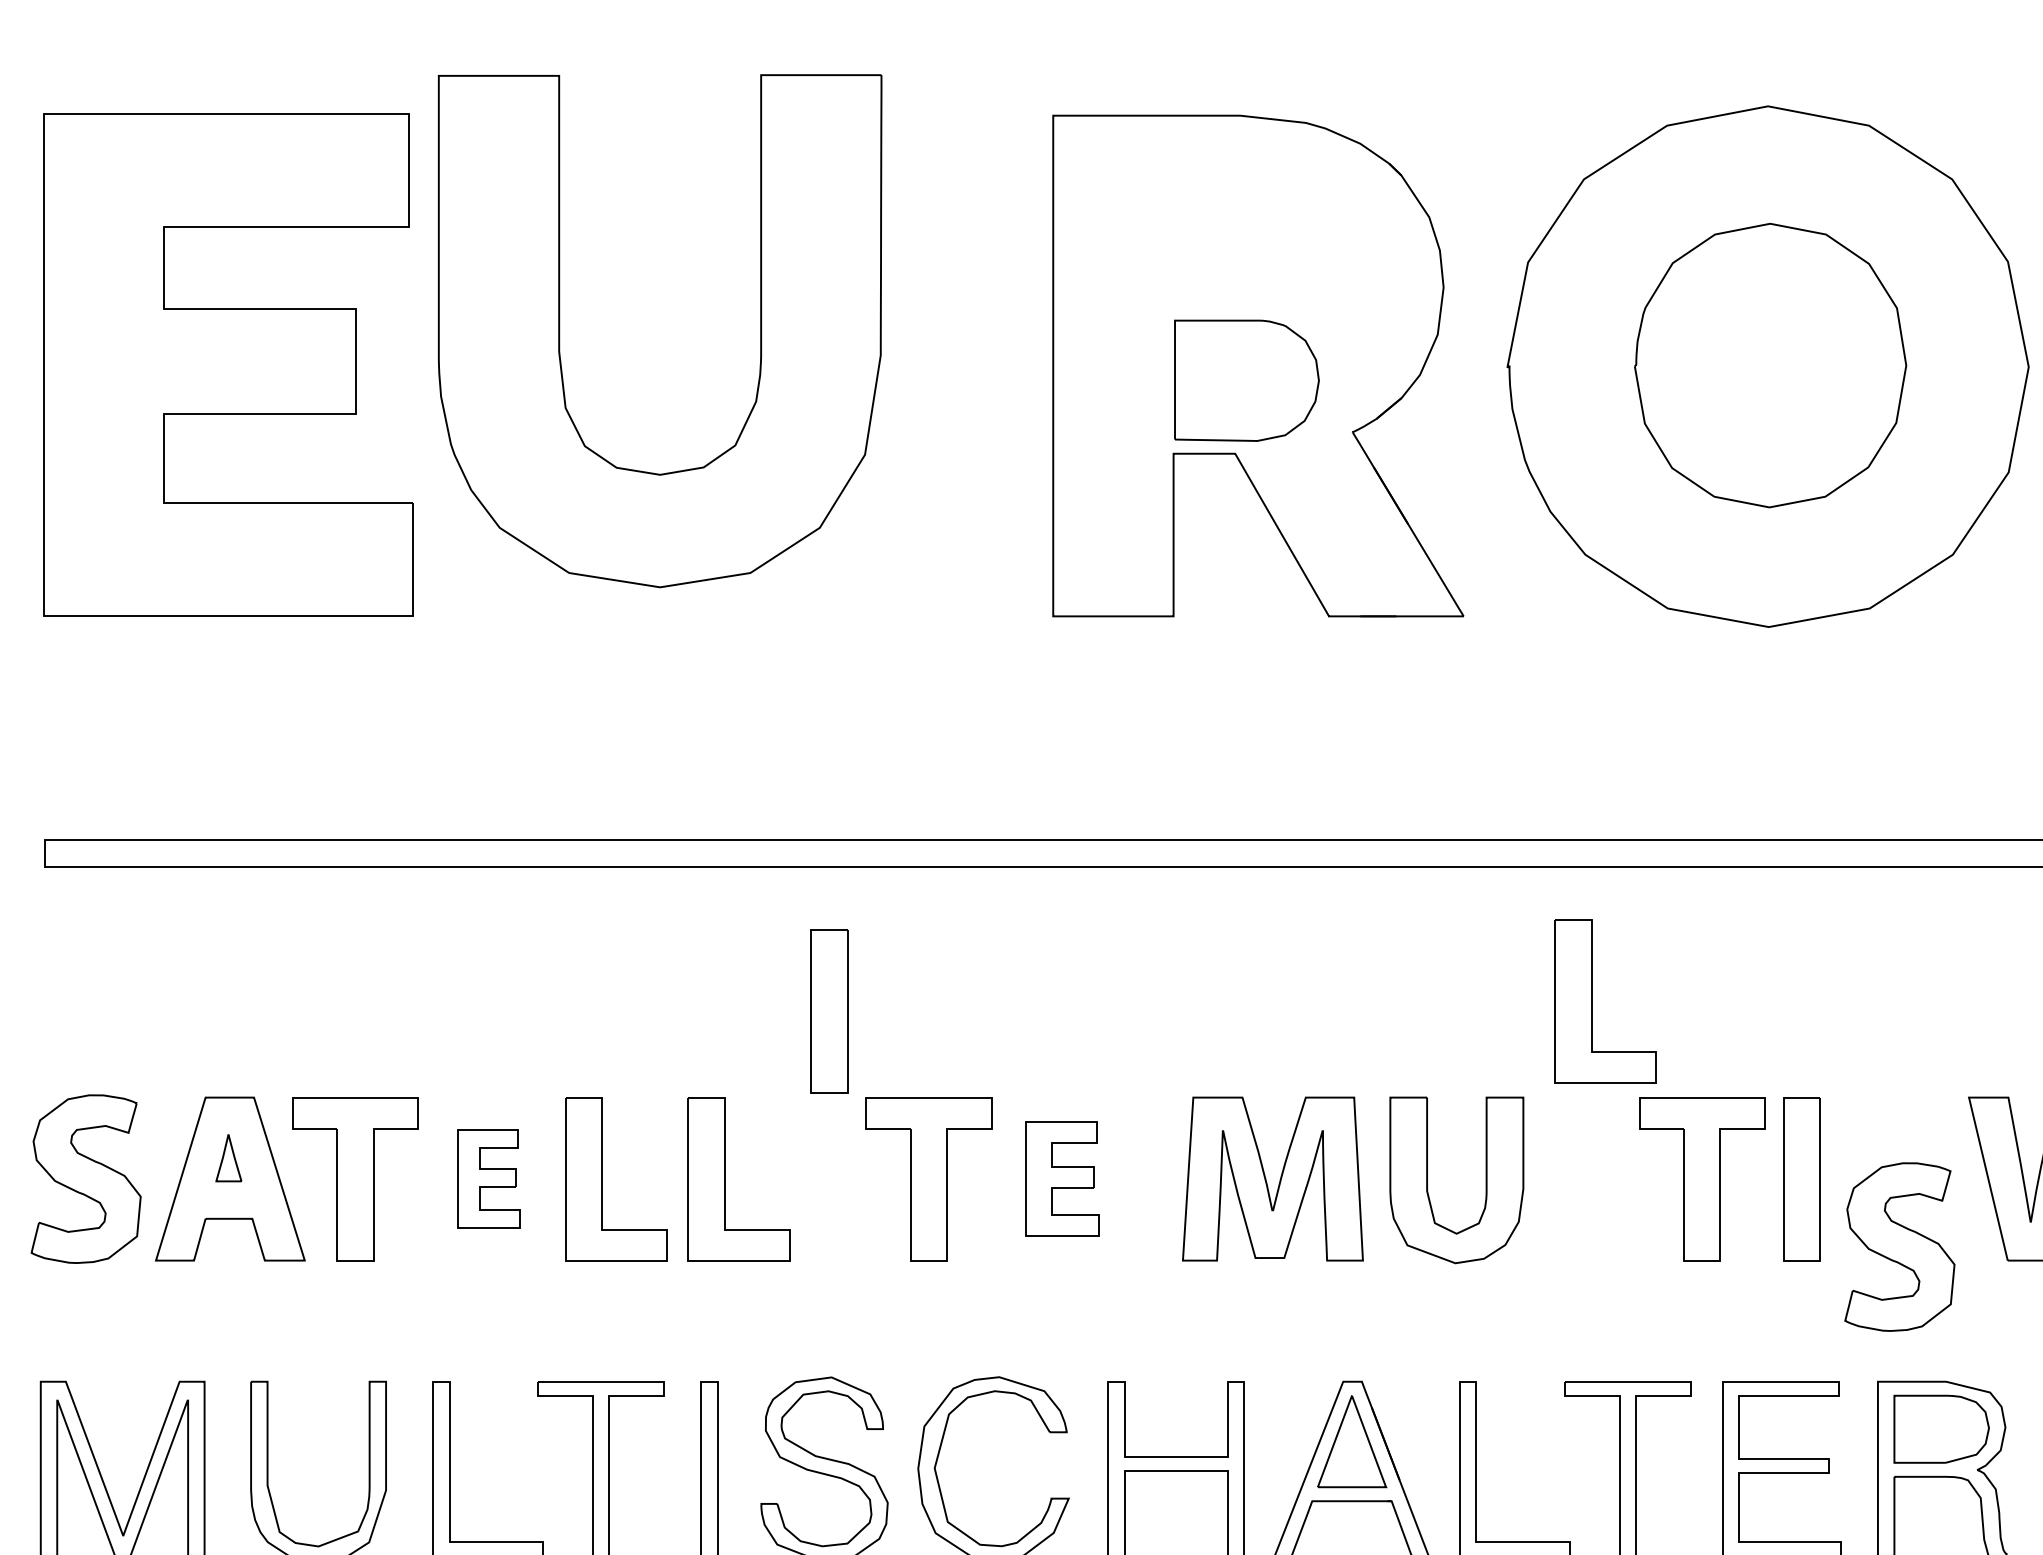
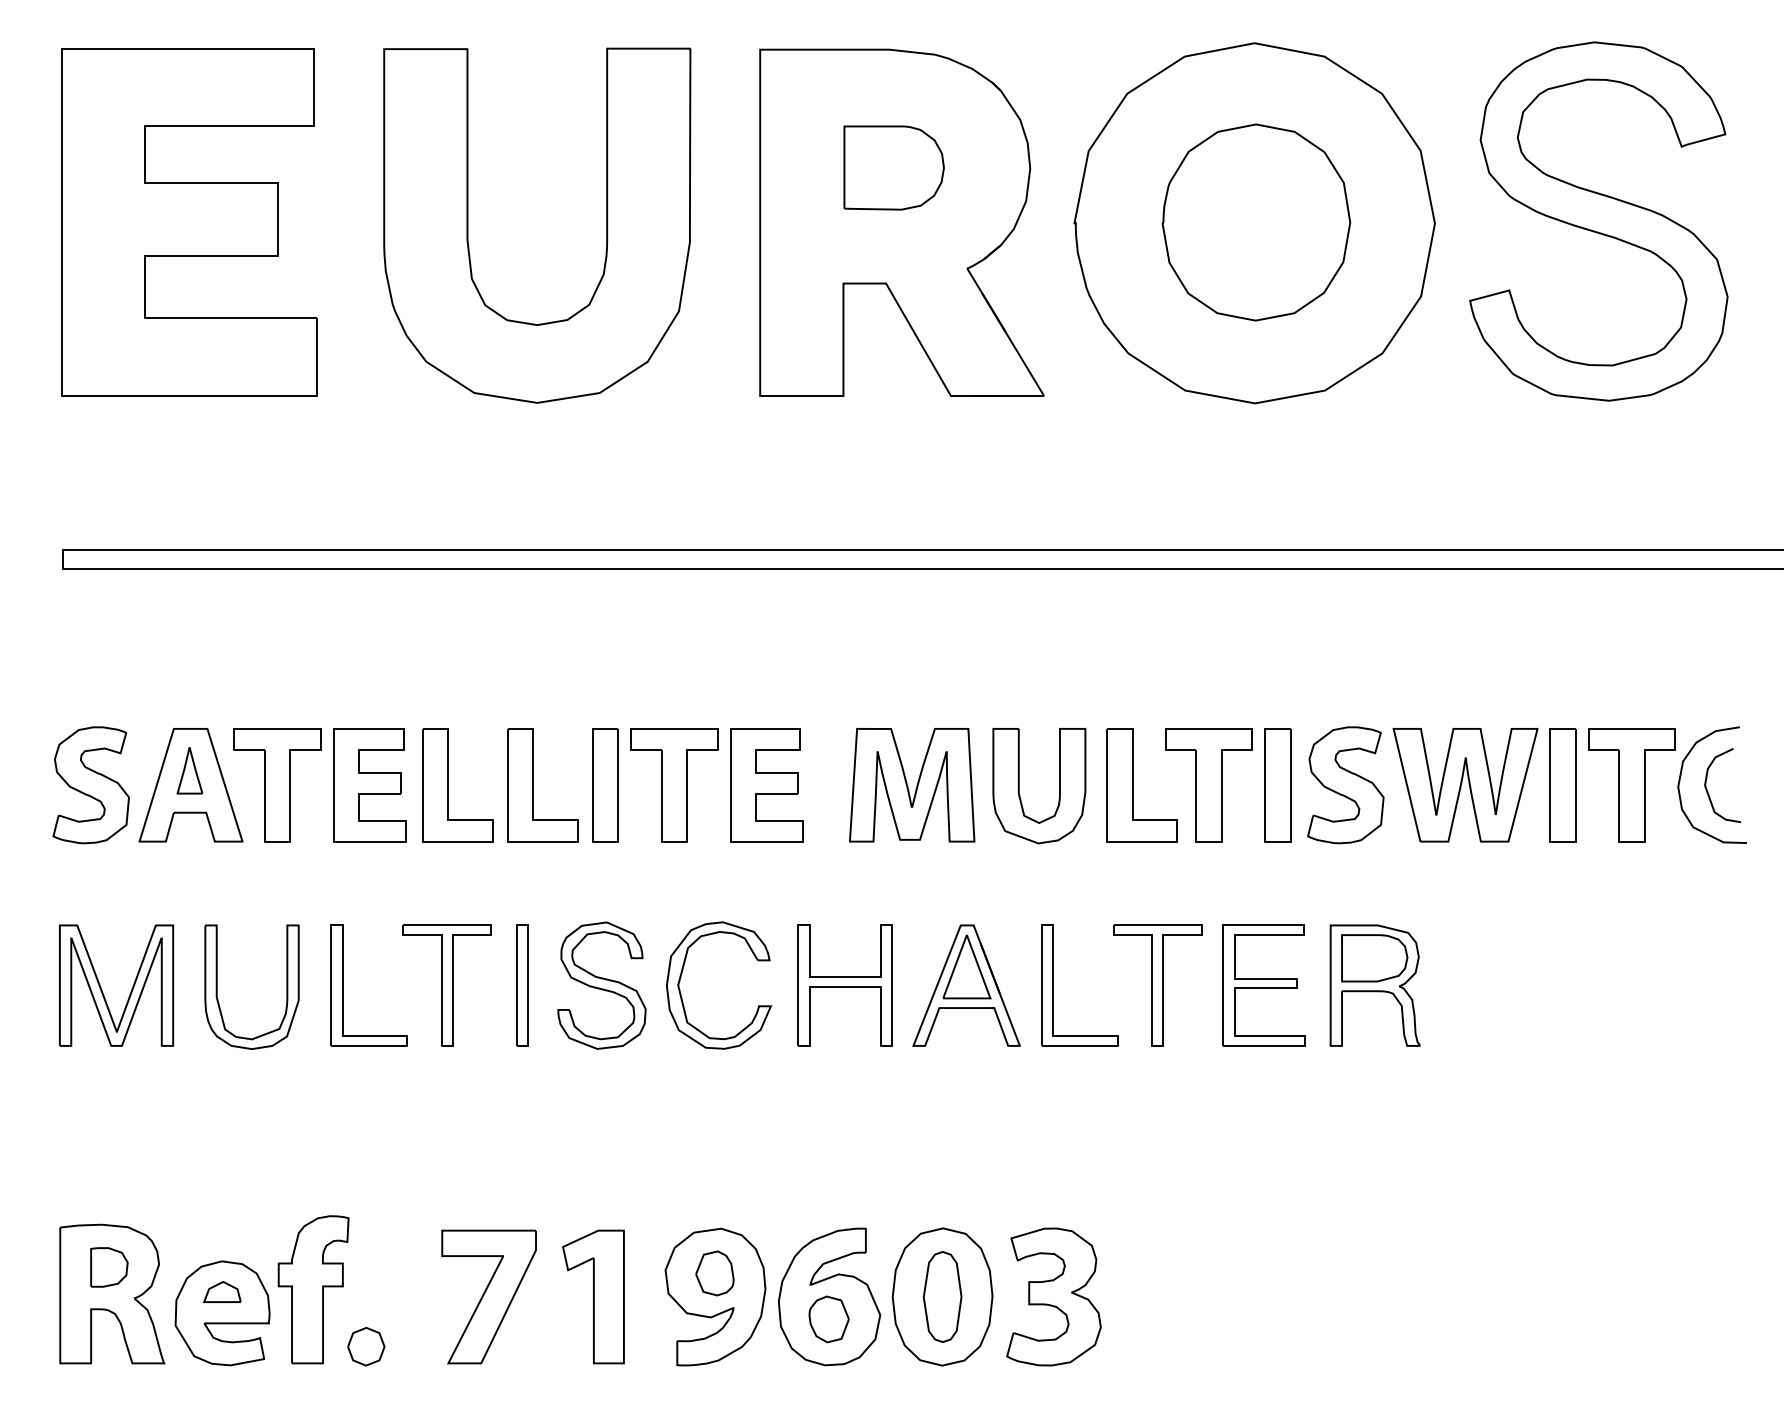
part: (560, 330) -> (468, 225), moved
part: (1245, 379) -> (893, 167), moved
part: (1592, 1001) -> (1133, 785), moved
part: (829, 1011) -> (605, 785), moved
part: (228, 1157) -> (189, 770), size x1.43
part: (488, 1179) -> (369, 785), size x1.67
part: (1062, 1179) -> (766, 785), size x1.43
part: (1899, 1247) -> (1345, 785), moved

